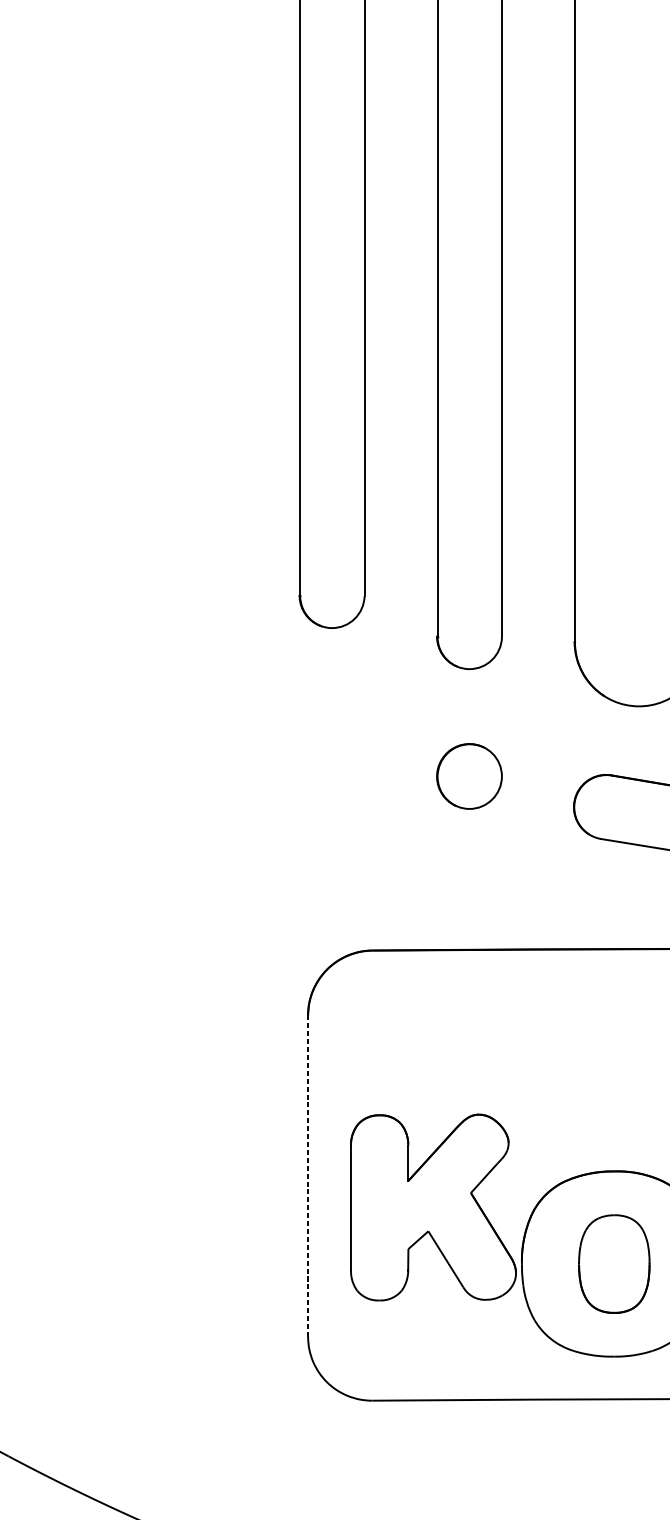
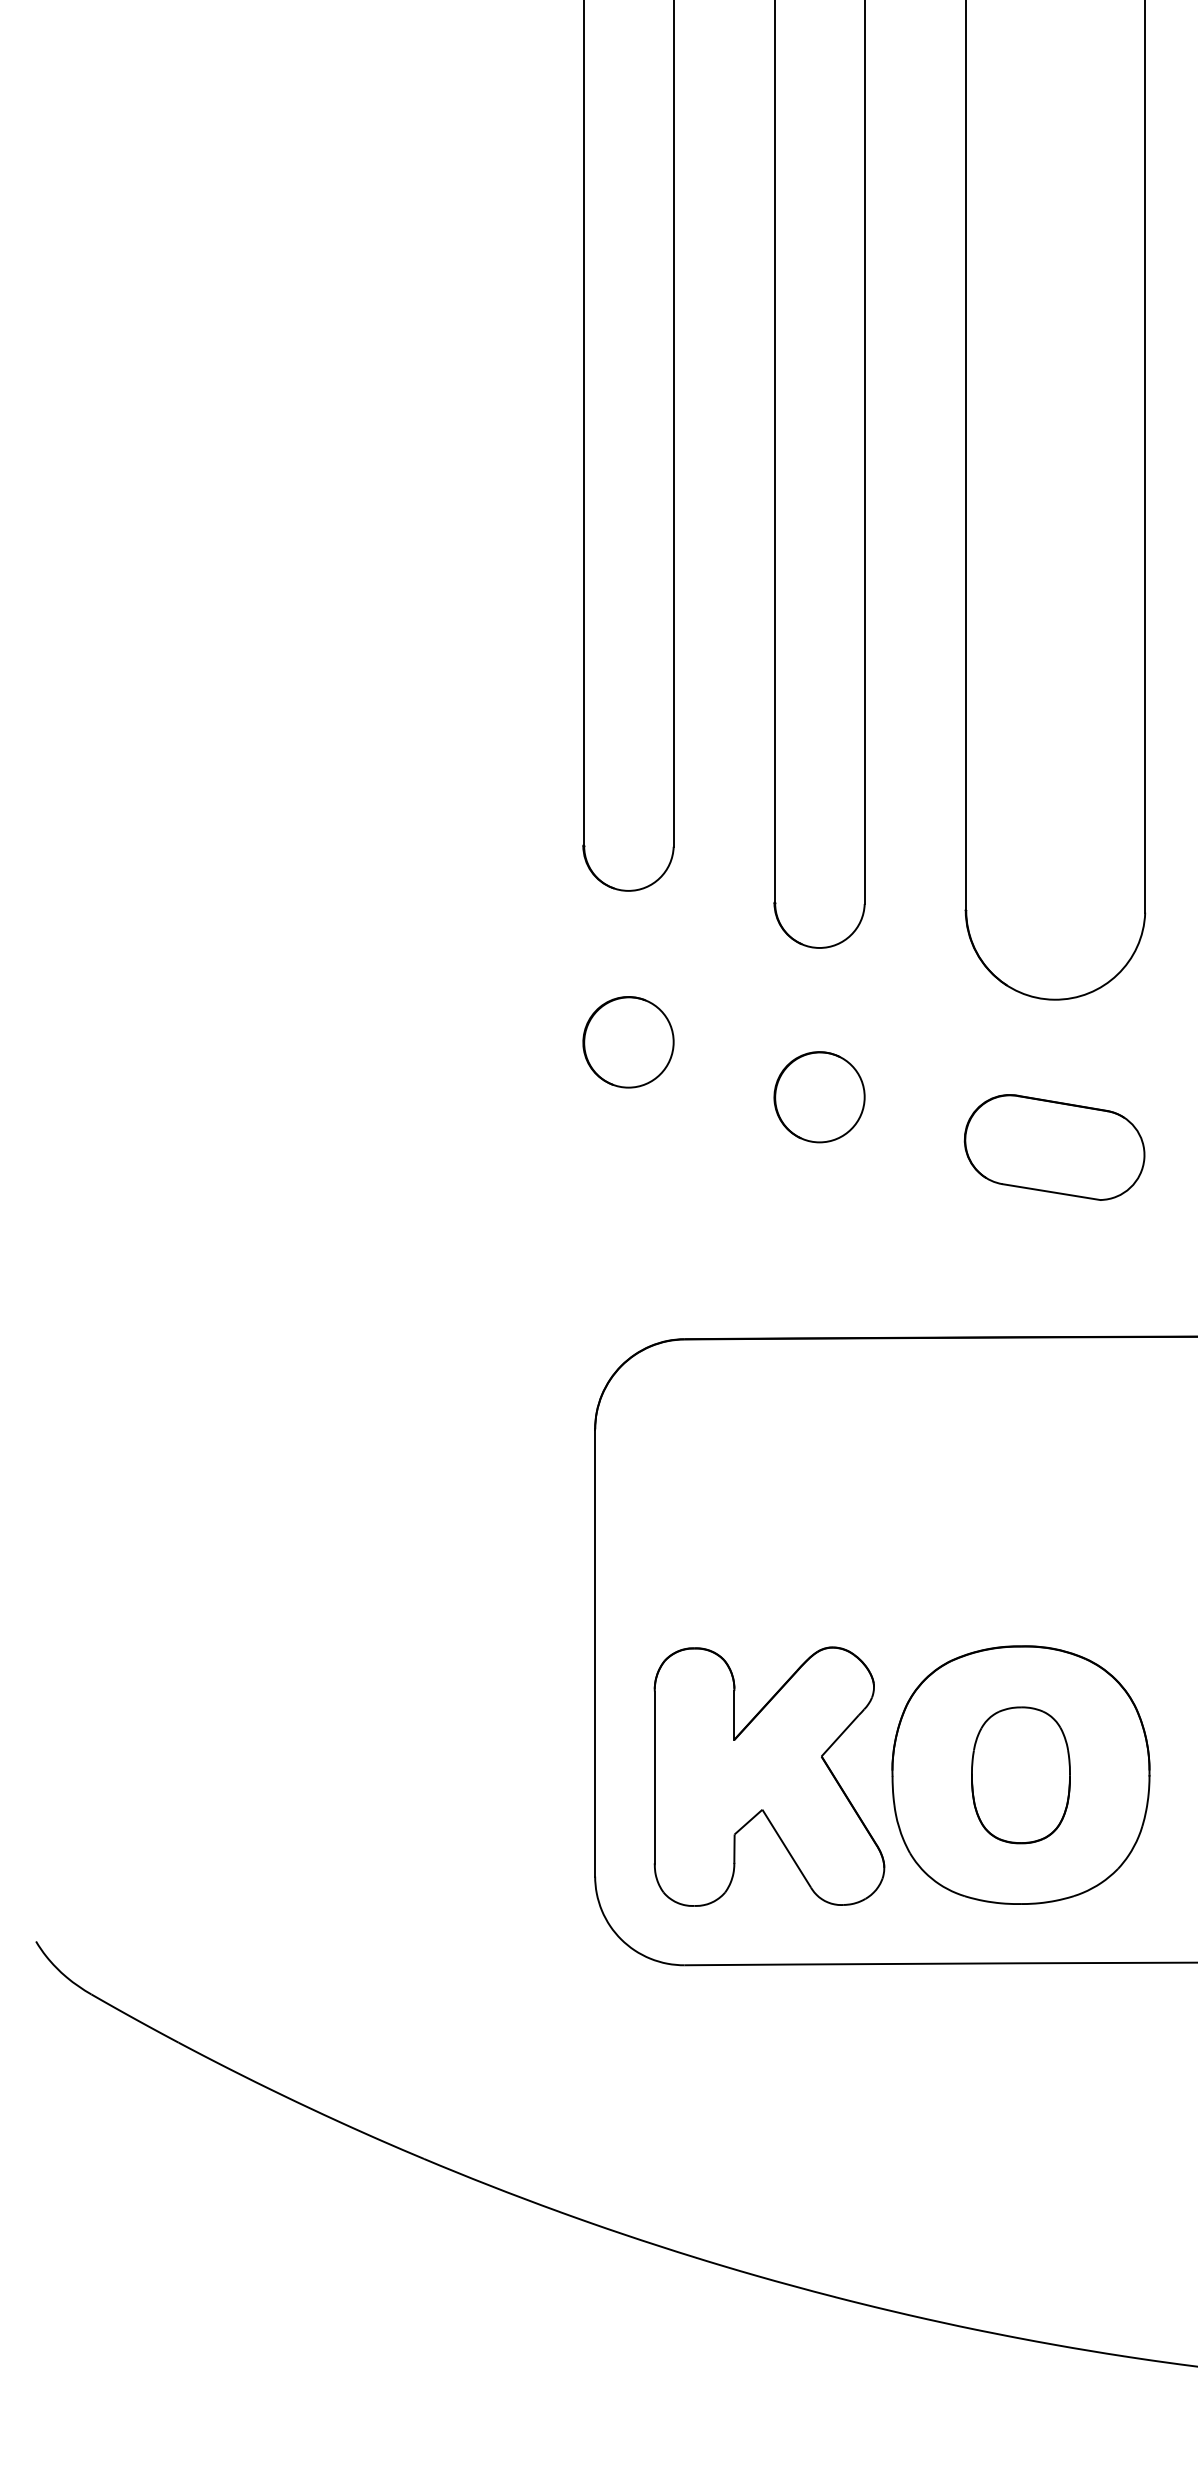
part: (332, 737) -> (628, 1042), added
line: (308, 1175) -> (595, 1652), dashed -> solid
part: (433, 1207) -> (769, 1776), moved

